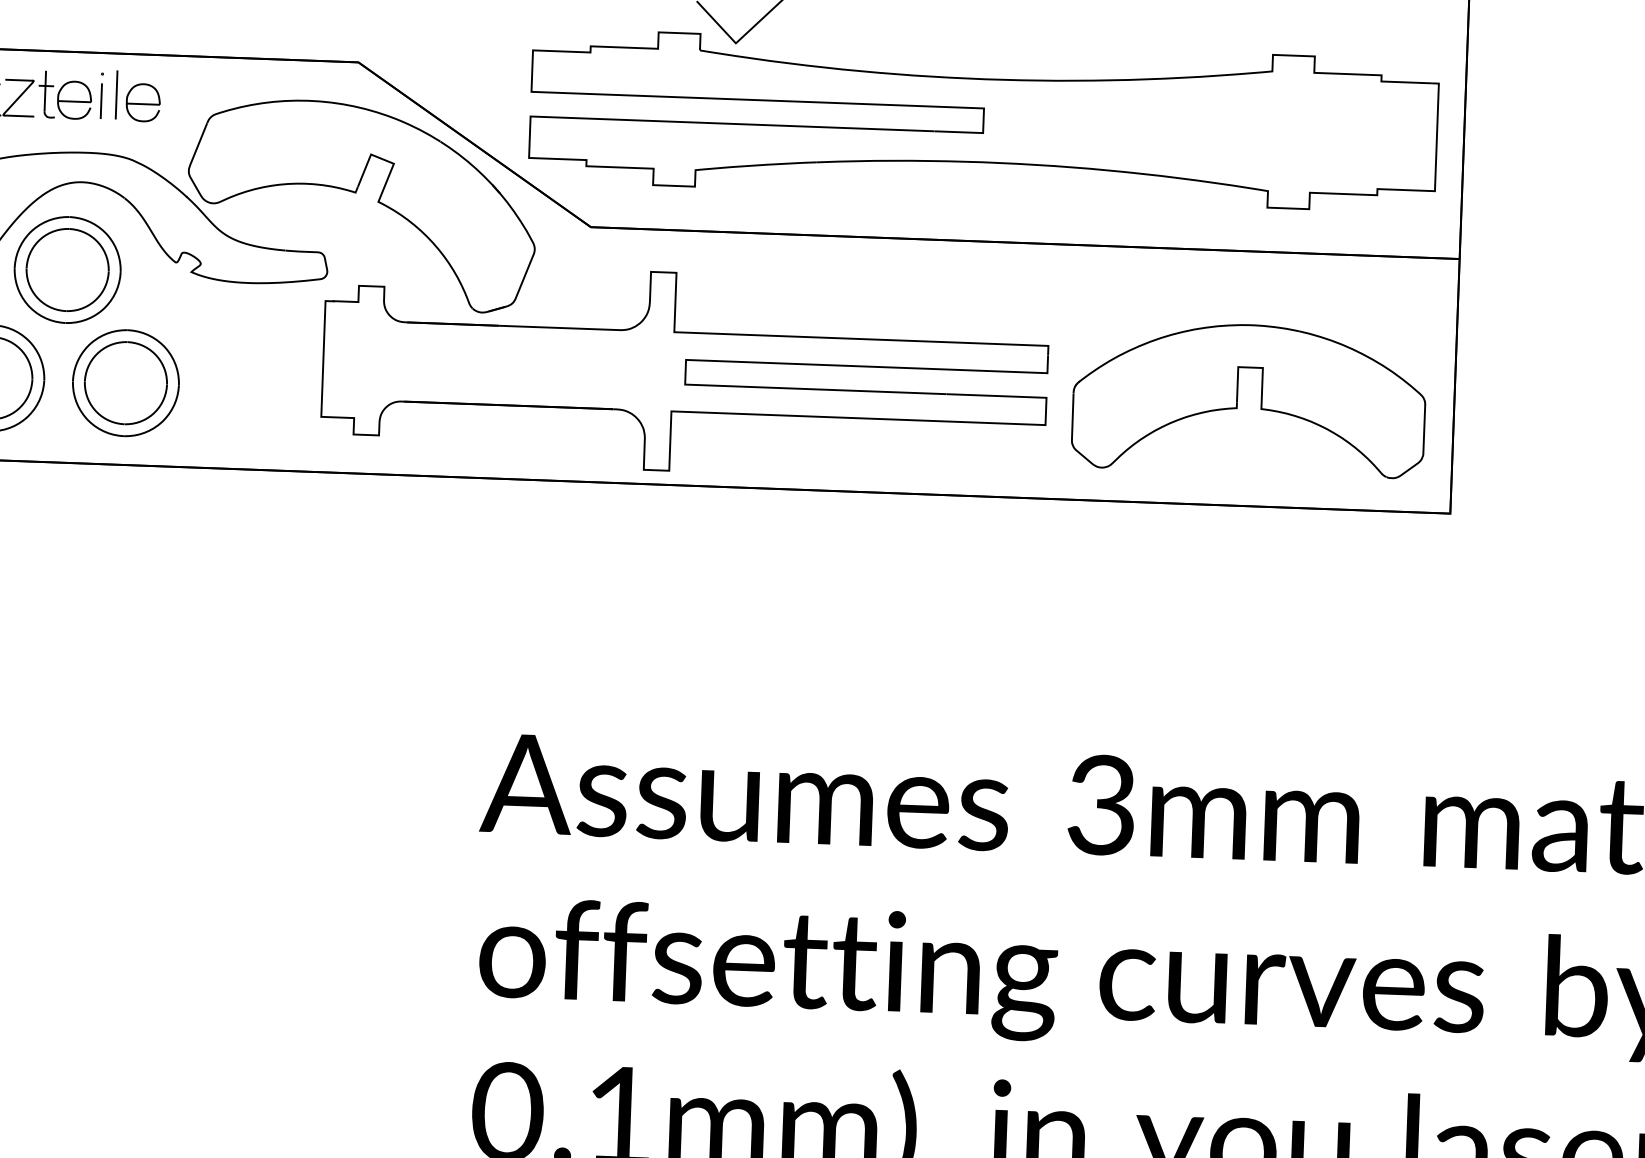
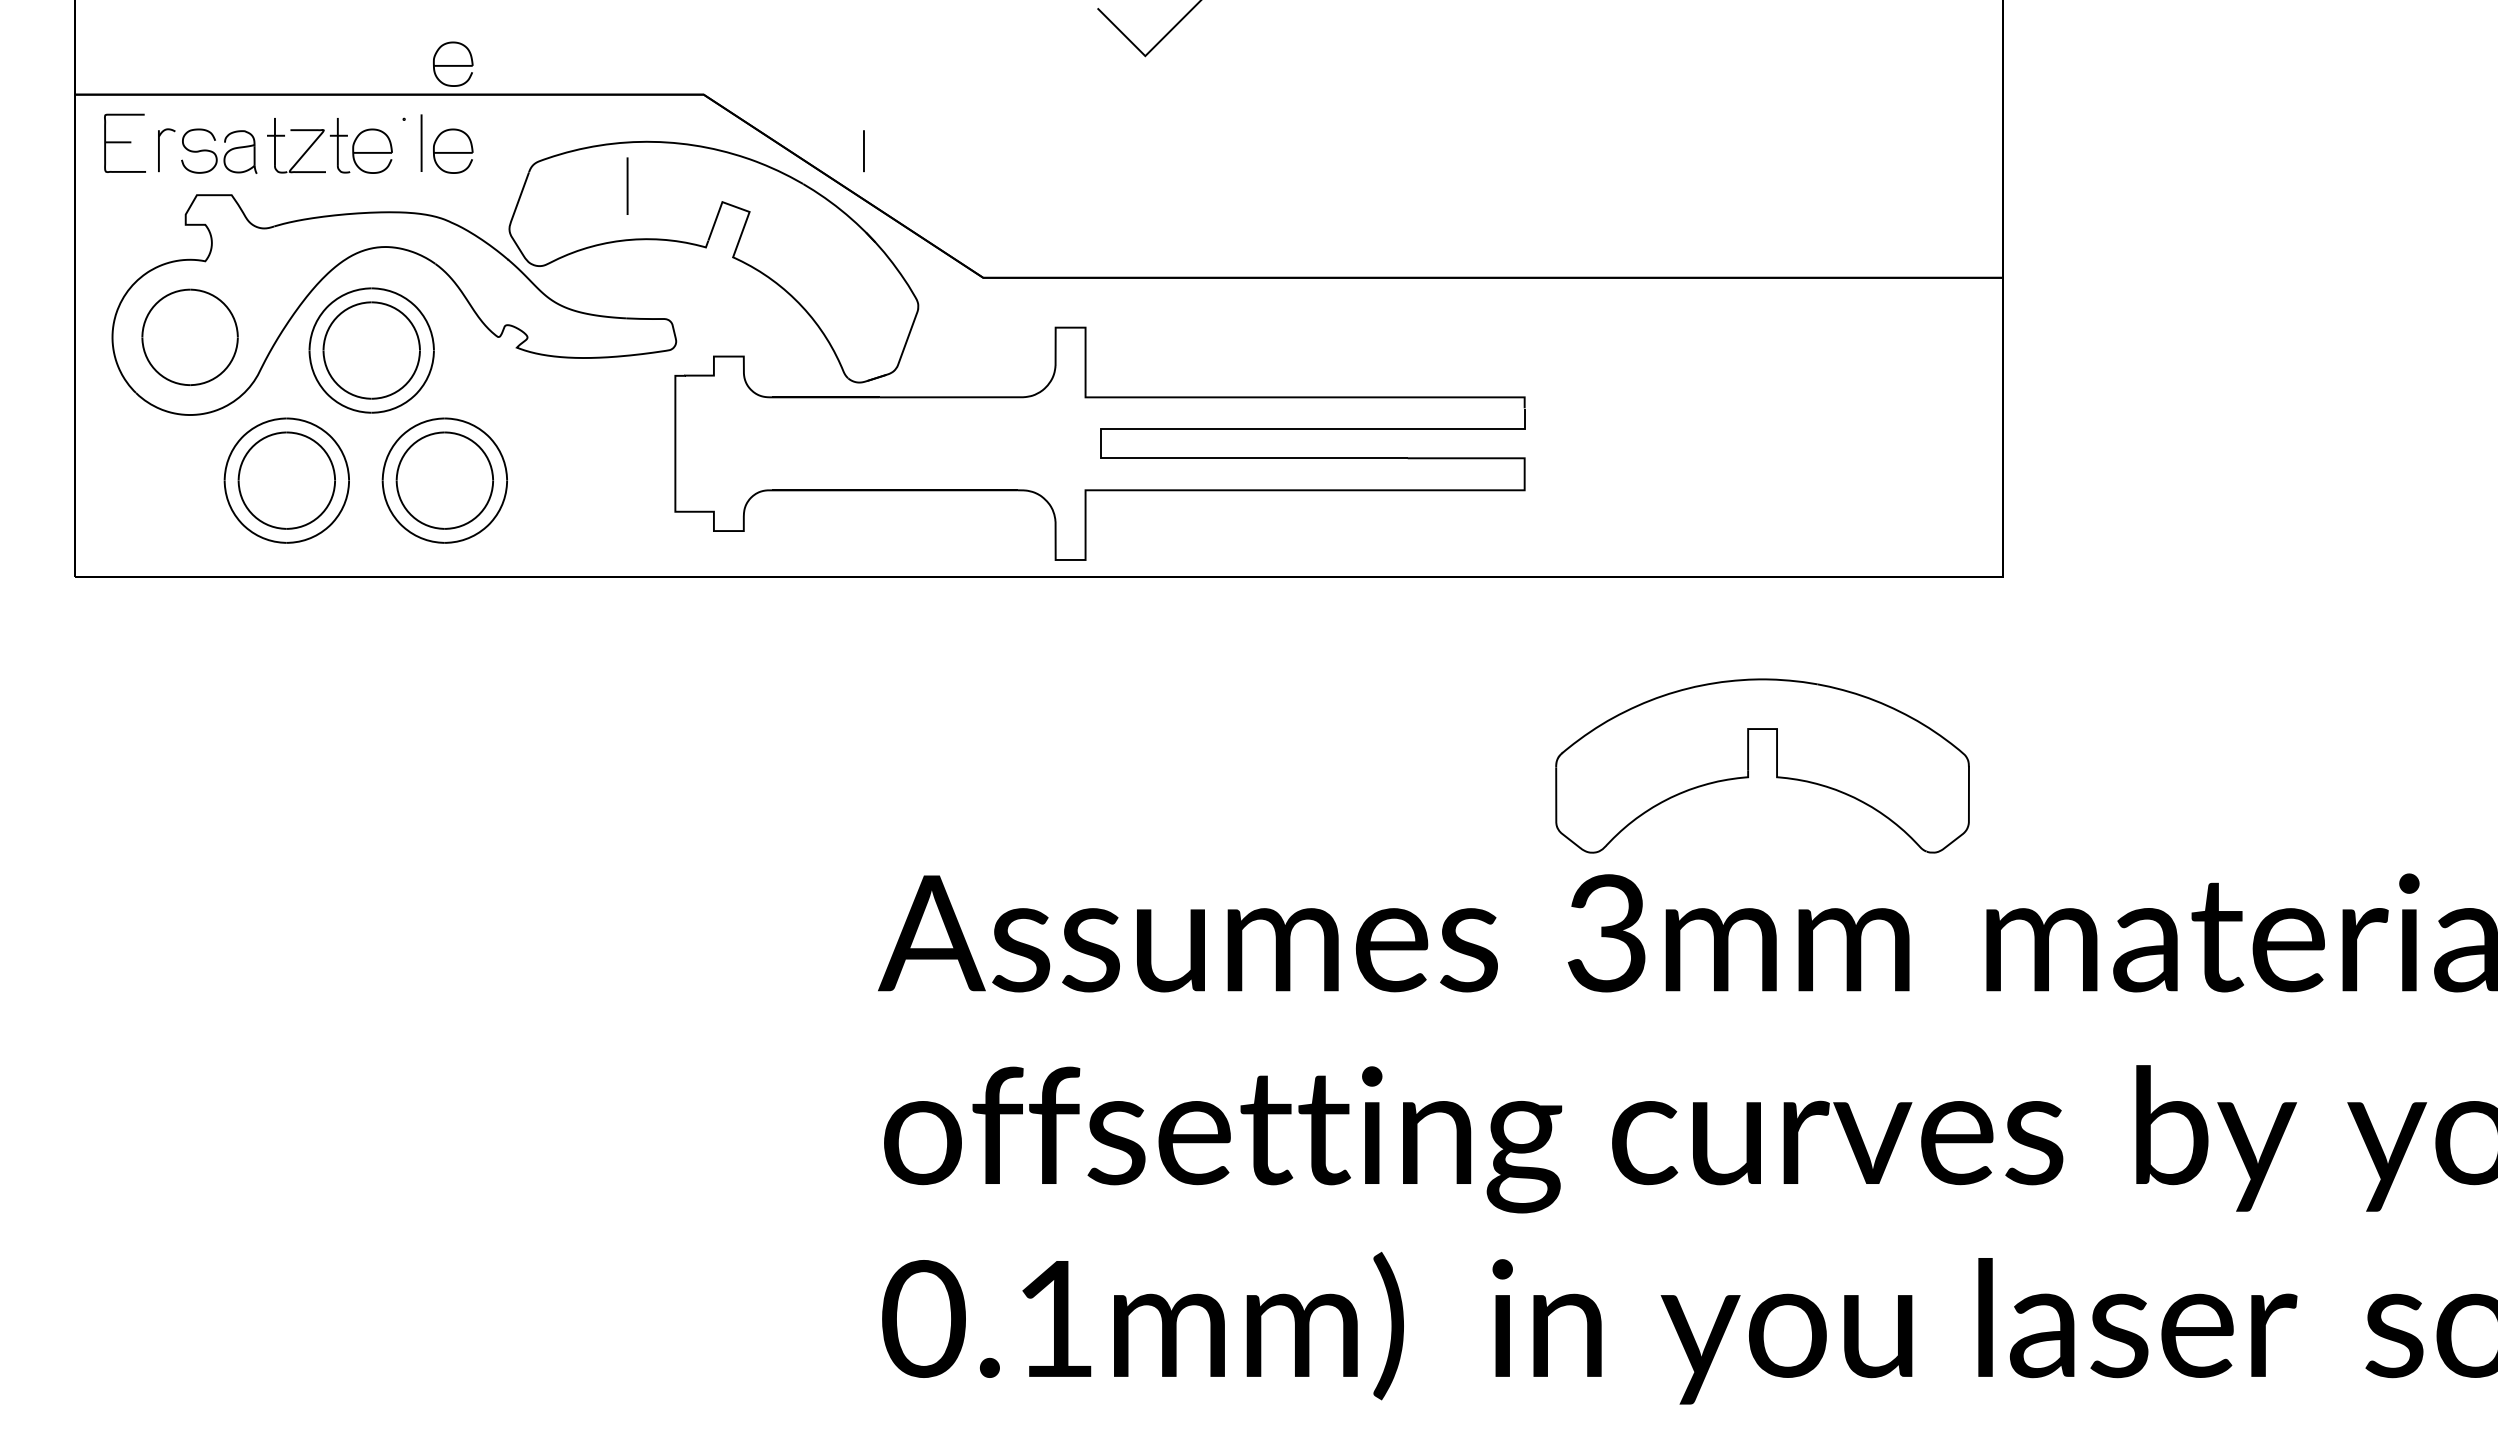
part: (146, 28) -> (453, 63), added
line: (100, 101) -> (863, 151), moved
part: (983, 120) -> (1438, 135), removed
line: (290, 137) -> (627, 185), added
part: (1237, 398) -> (1748, 765), moved

